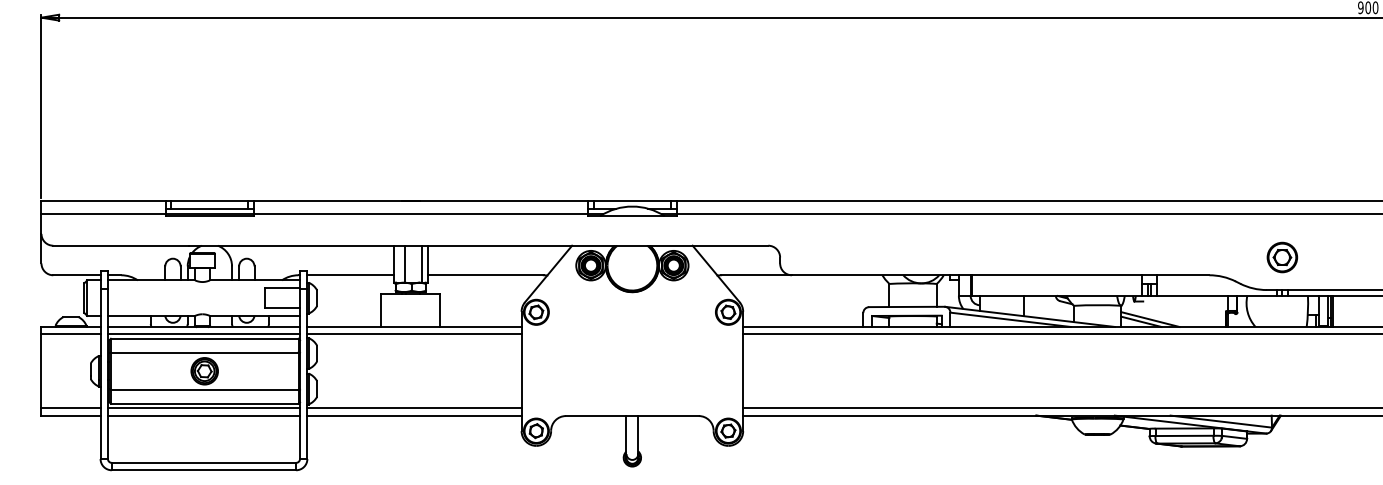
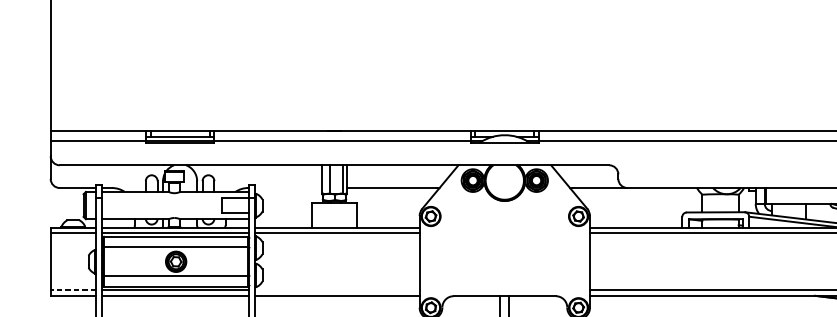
line: (350, 275) -> (288, 188), removed
line: (71, 408) -> (73, 290), solid -> dashed
line: (414, 408) -> (337, 290), removed

